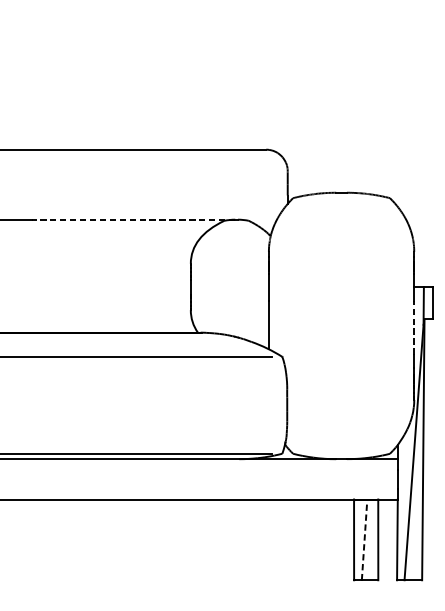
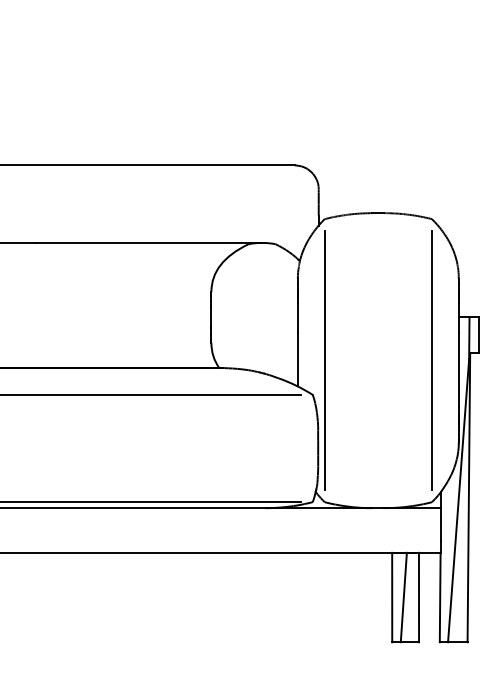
line: (133, 220) -> (147, 243), dashed -> solid
line: (292, 325) -> (324, 360), added
line: (389, 325) -> (431, 360), added
line: (413, 327) -> (458, 362), dashed -> solid
line: (364, 539) -> (403, 597), dashed -> solid

